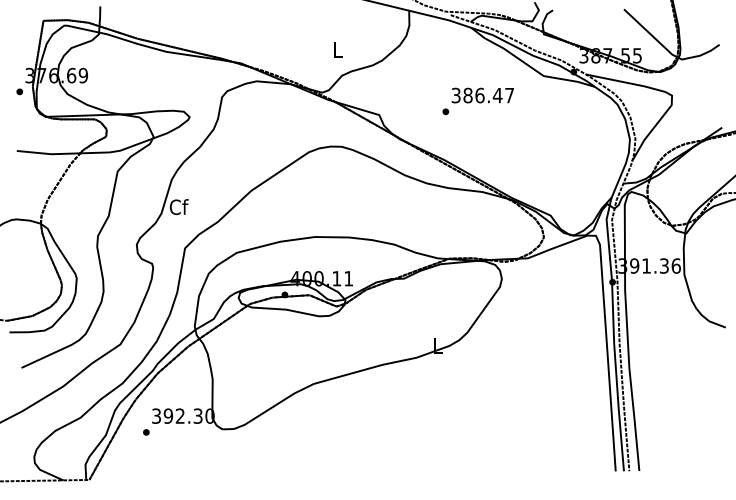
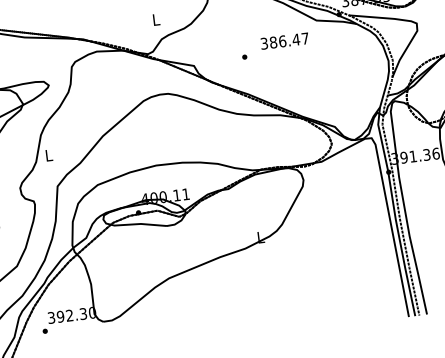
text: (482, 95) -> (284, 41), moved
text: (178, 207) -> (48, 155), Cf -> L

